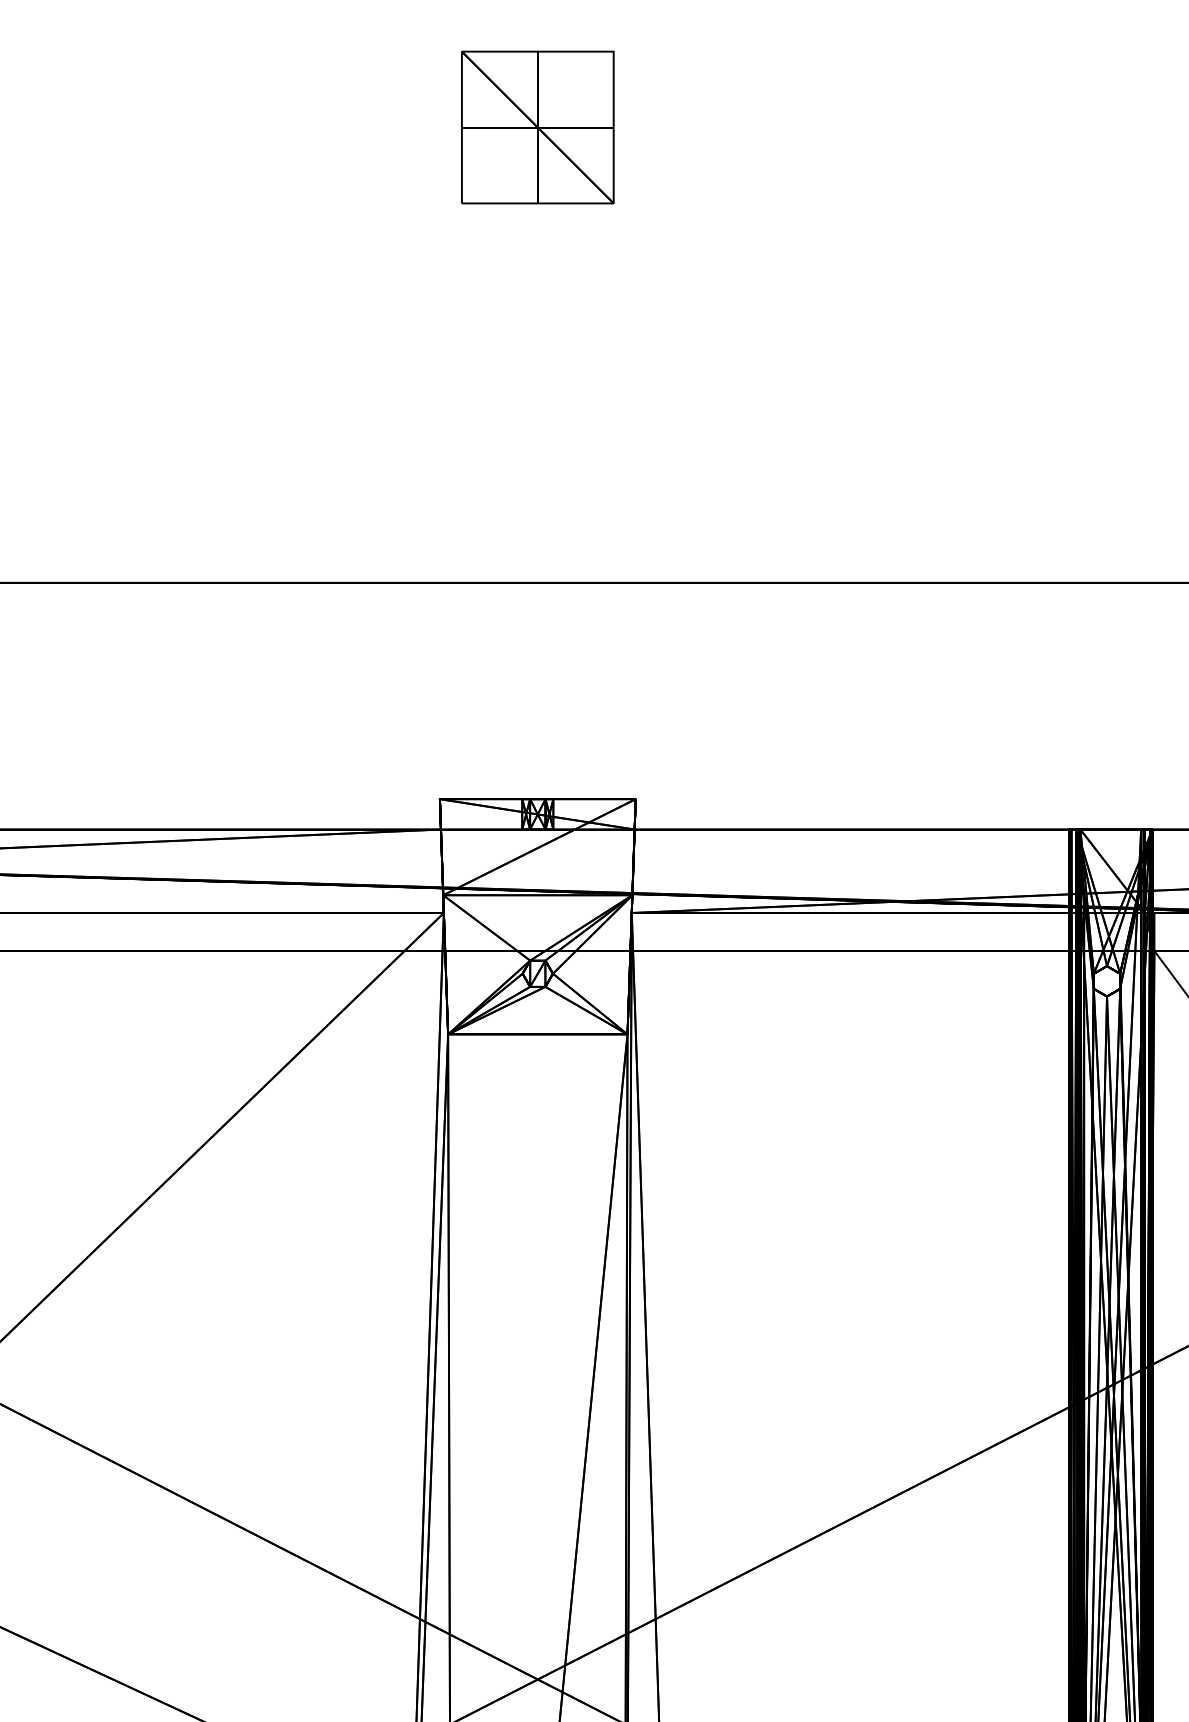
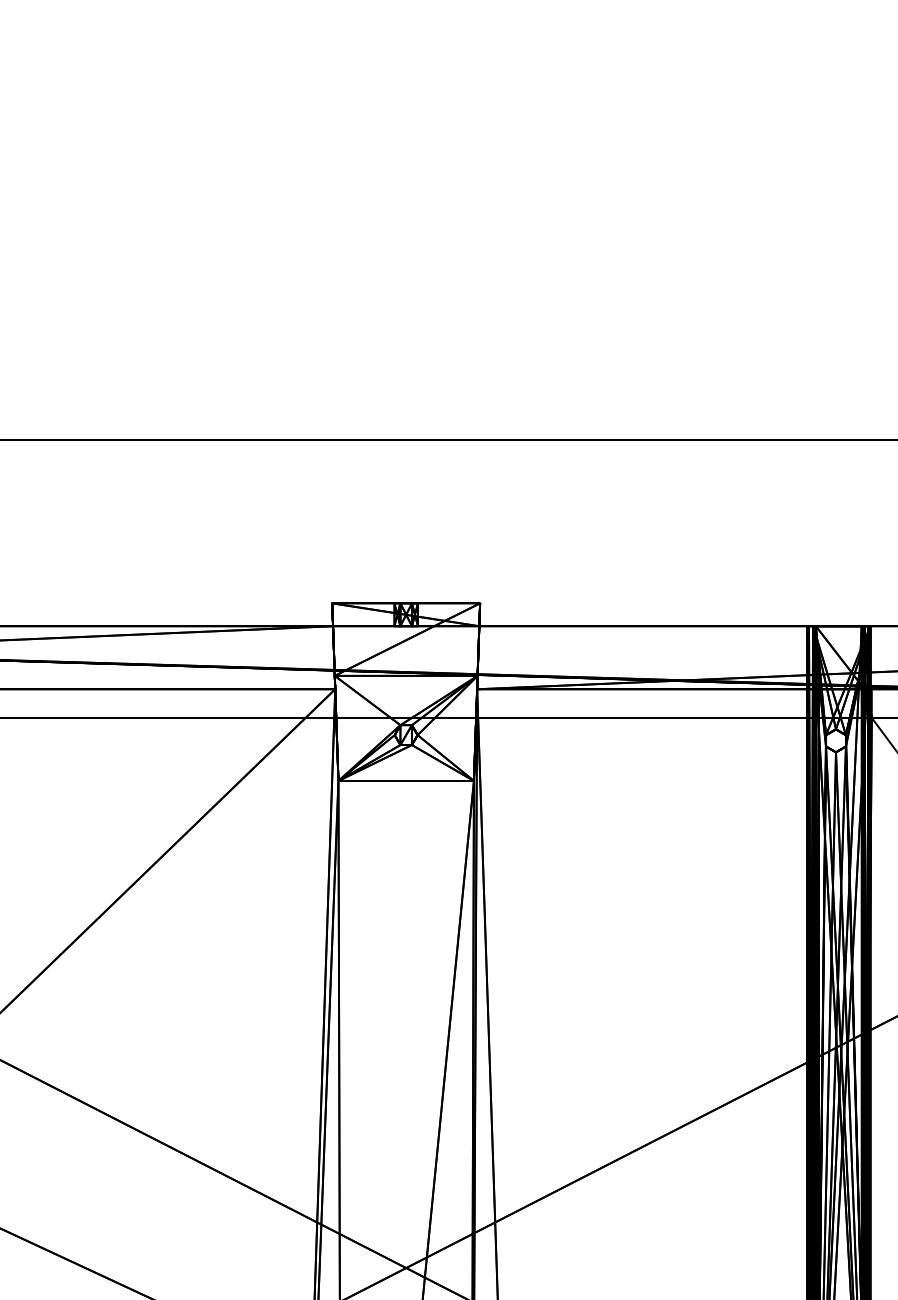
part: (537, 127) -> (405, 96), removed

